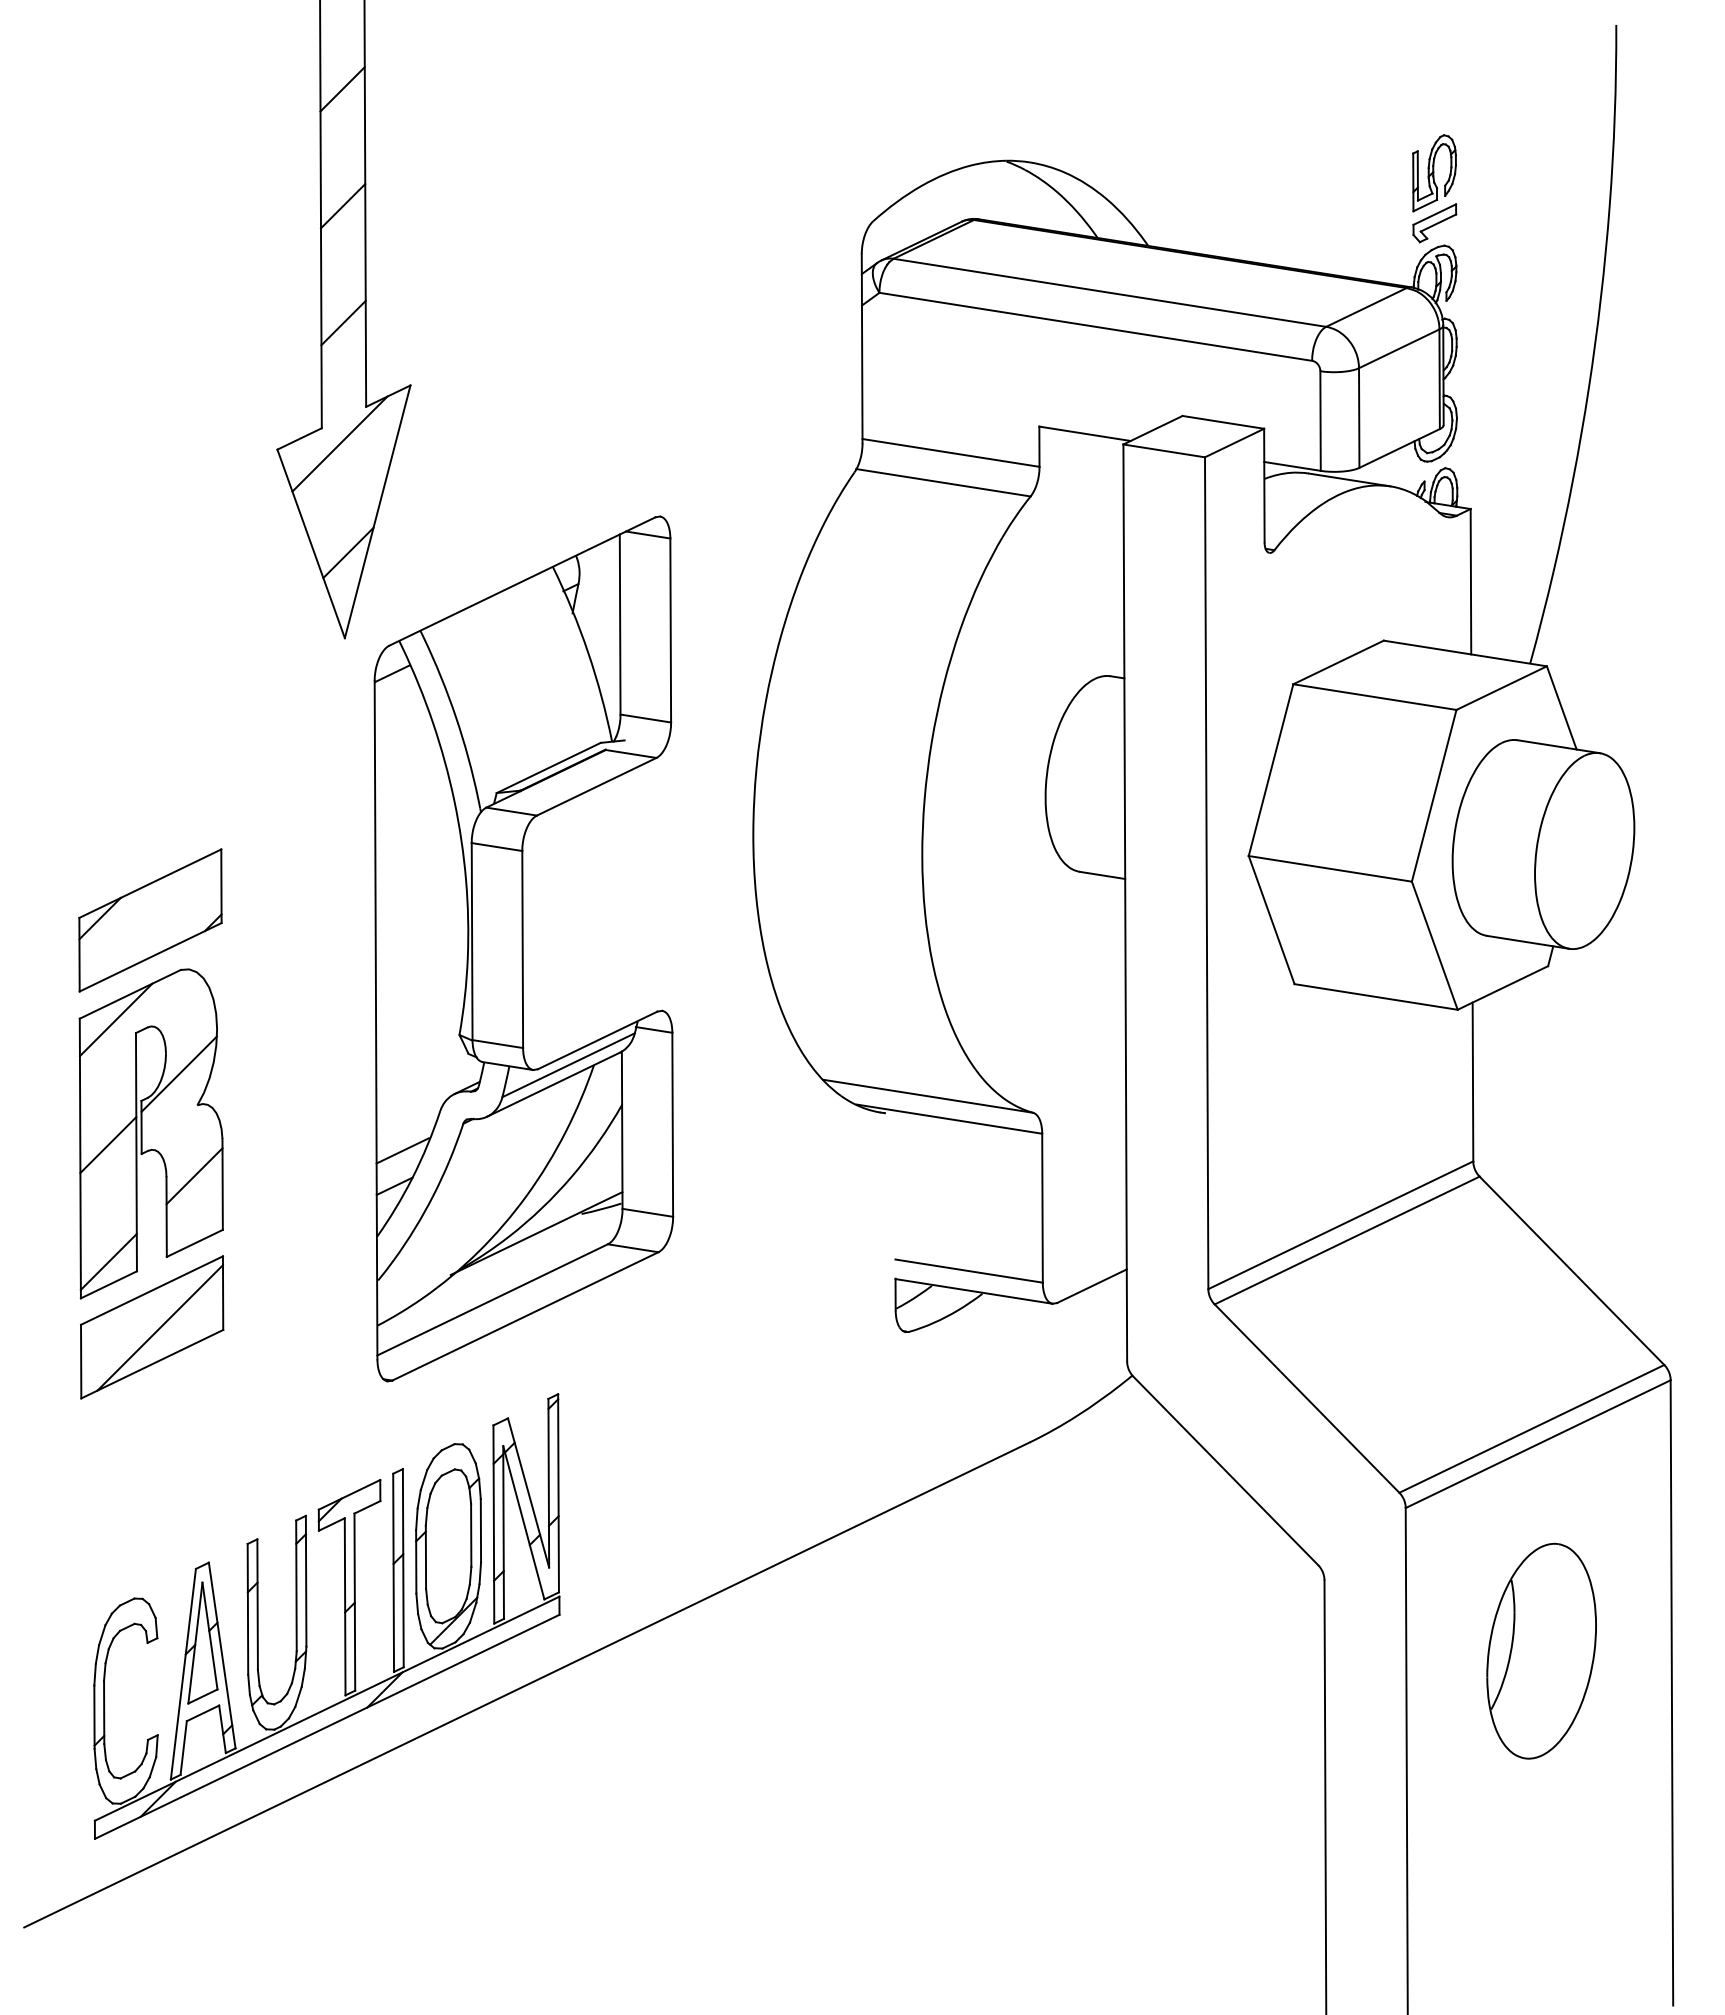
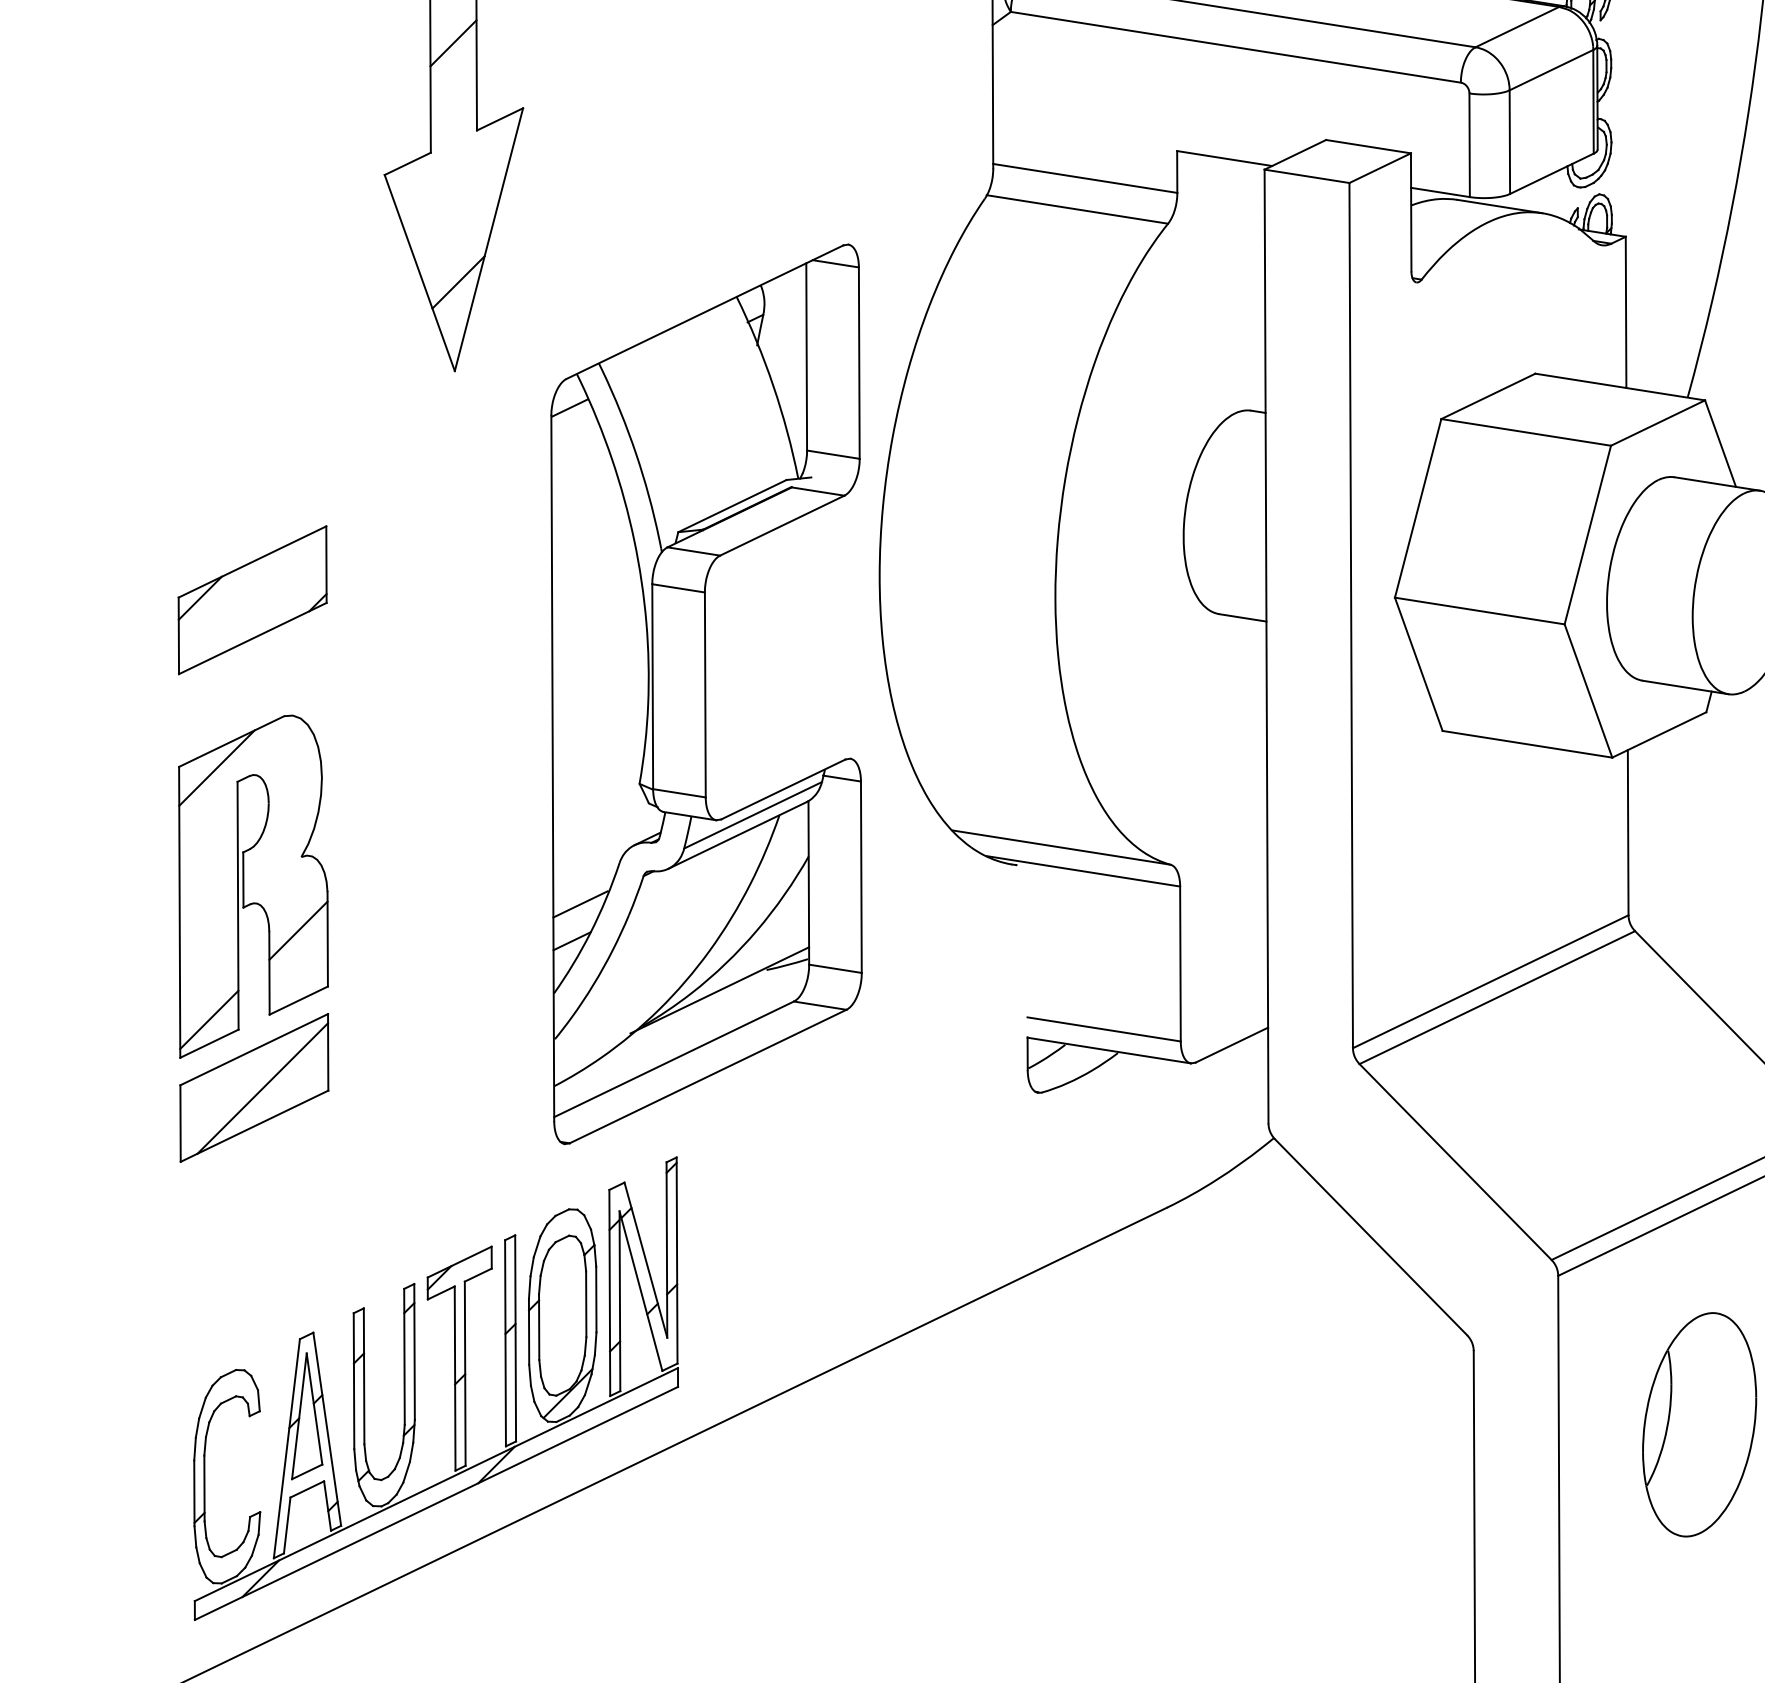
line: (339, 443) -> (449, 168), removed
part: (150, 920) -> (252, 600), moved
part: (523, 948) -> (706, 693), moved
line: (178, 1073) -> (281, 823), removed
line: (108, 1145) -> (208, 898), removed

